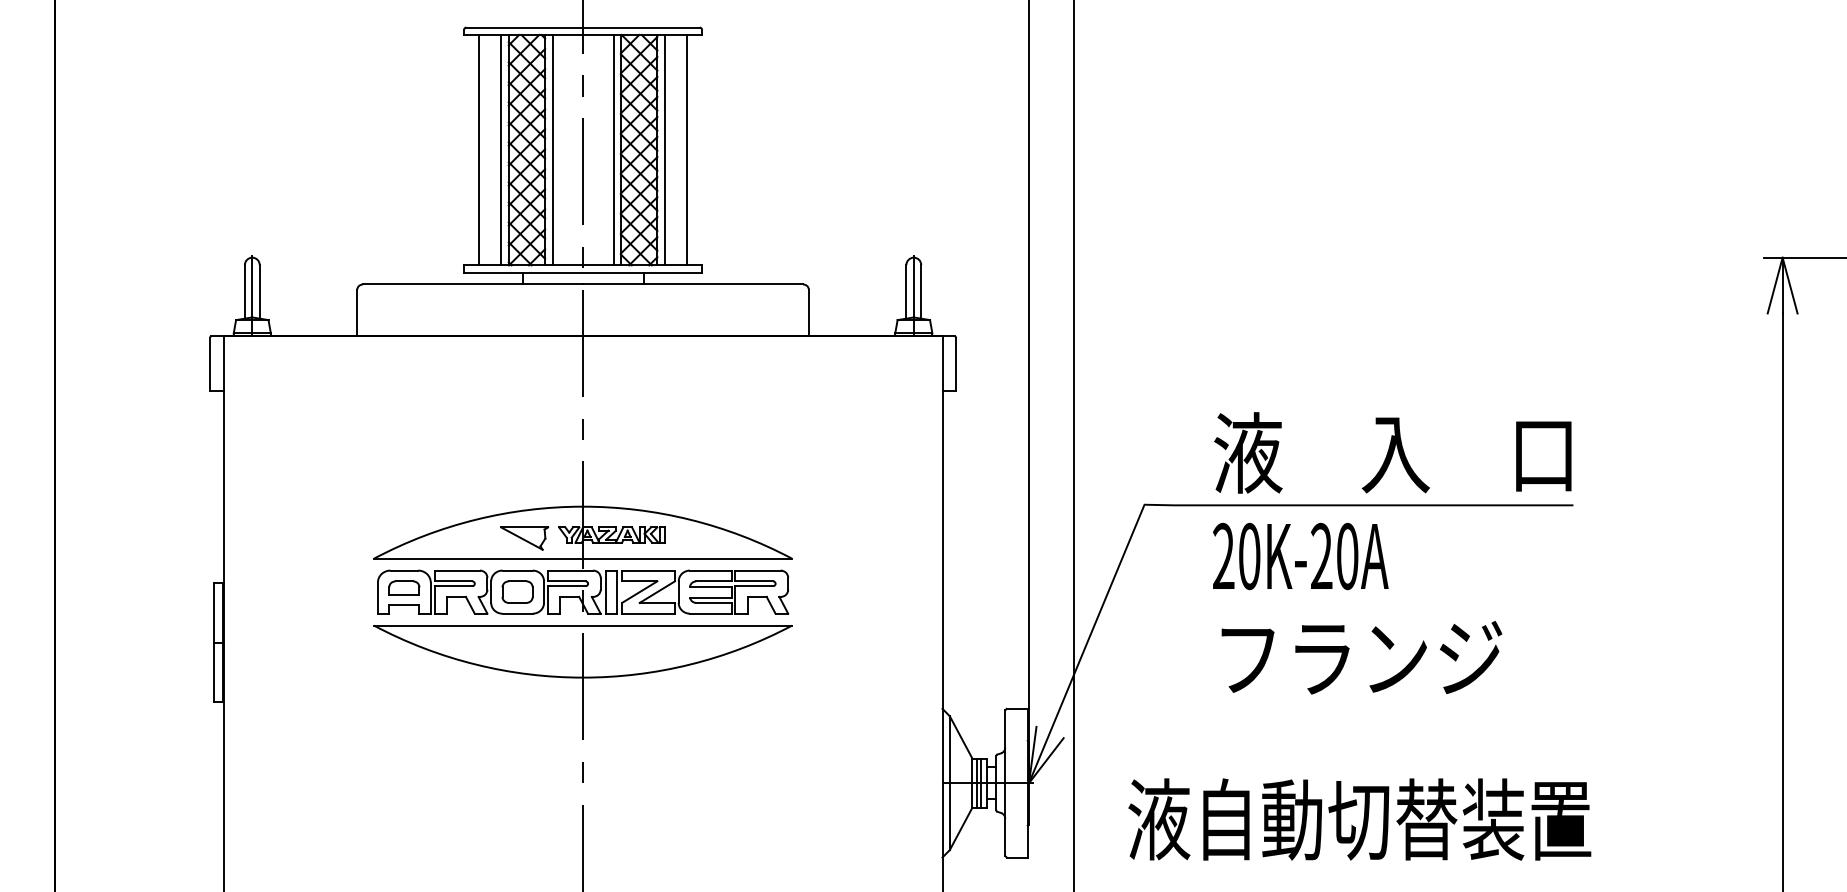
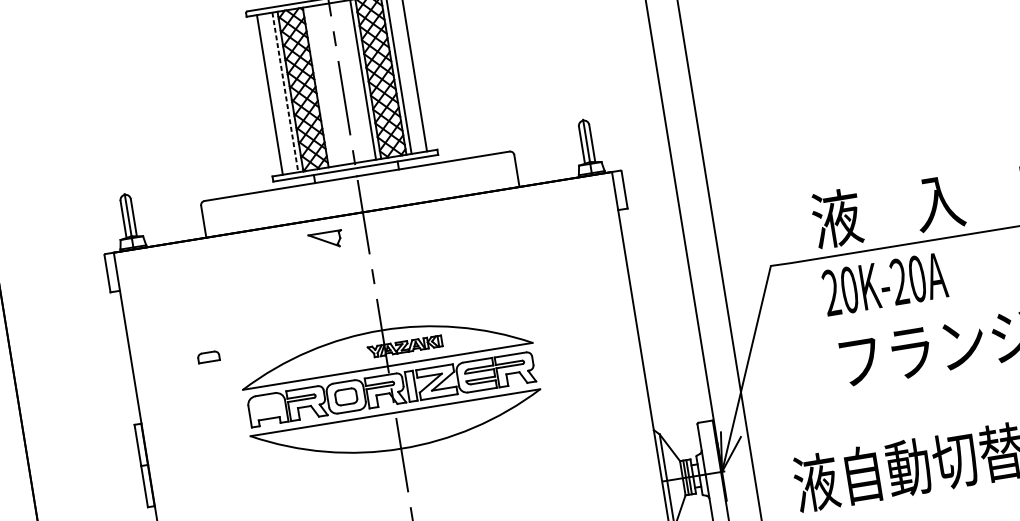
line: (501, 150) -> (285, 92), solid -> dashed
line: (552, 150) -> (320, 86), removed
part: (524, 538) -> (325, 240), moved
part: (404, 587) -> (208, 356), moved

